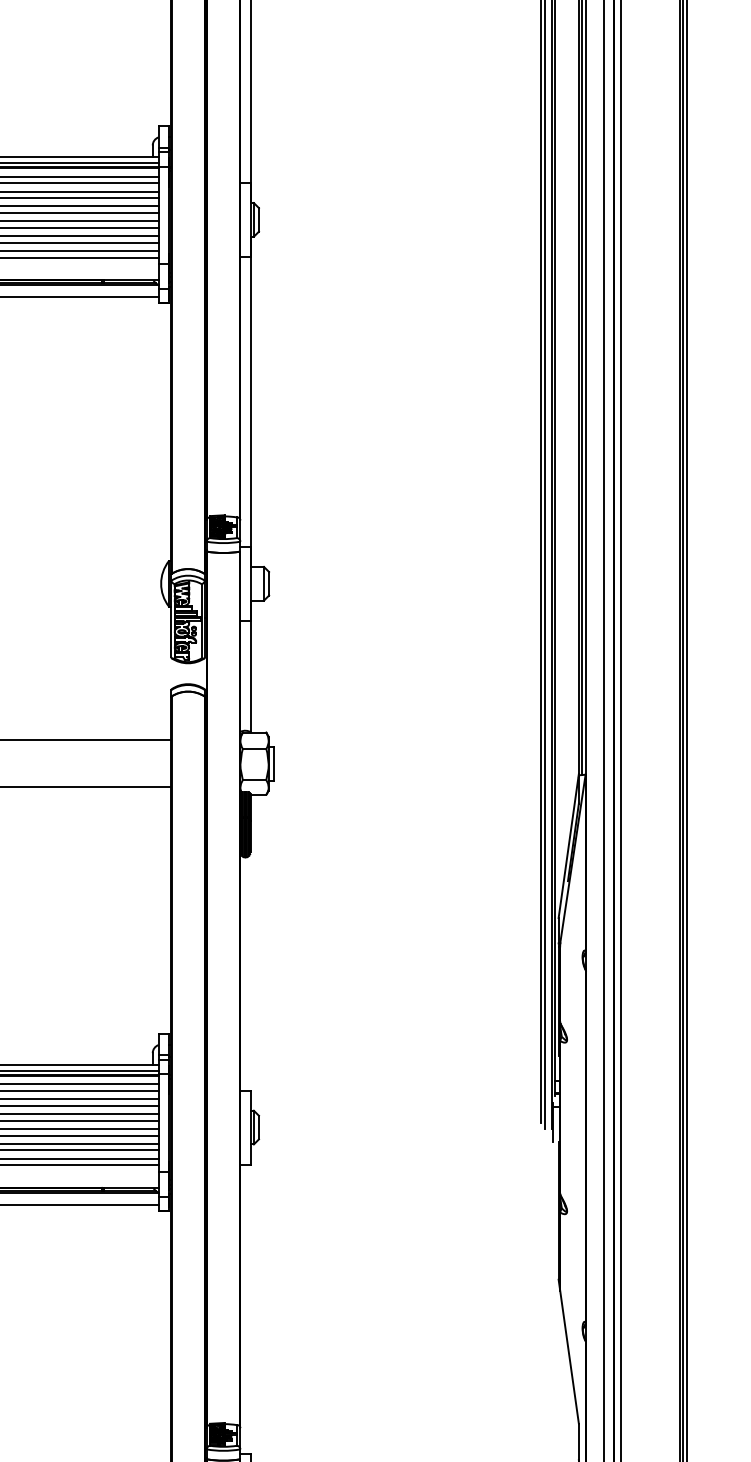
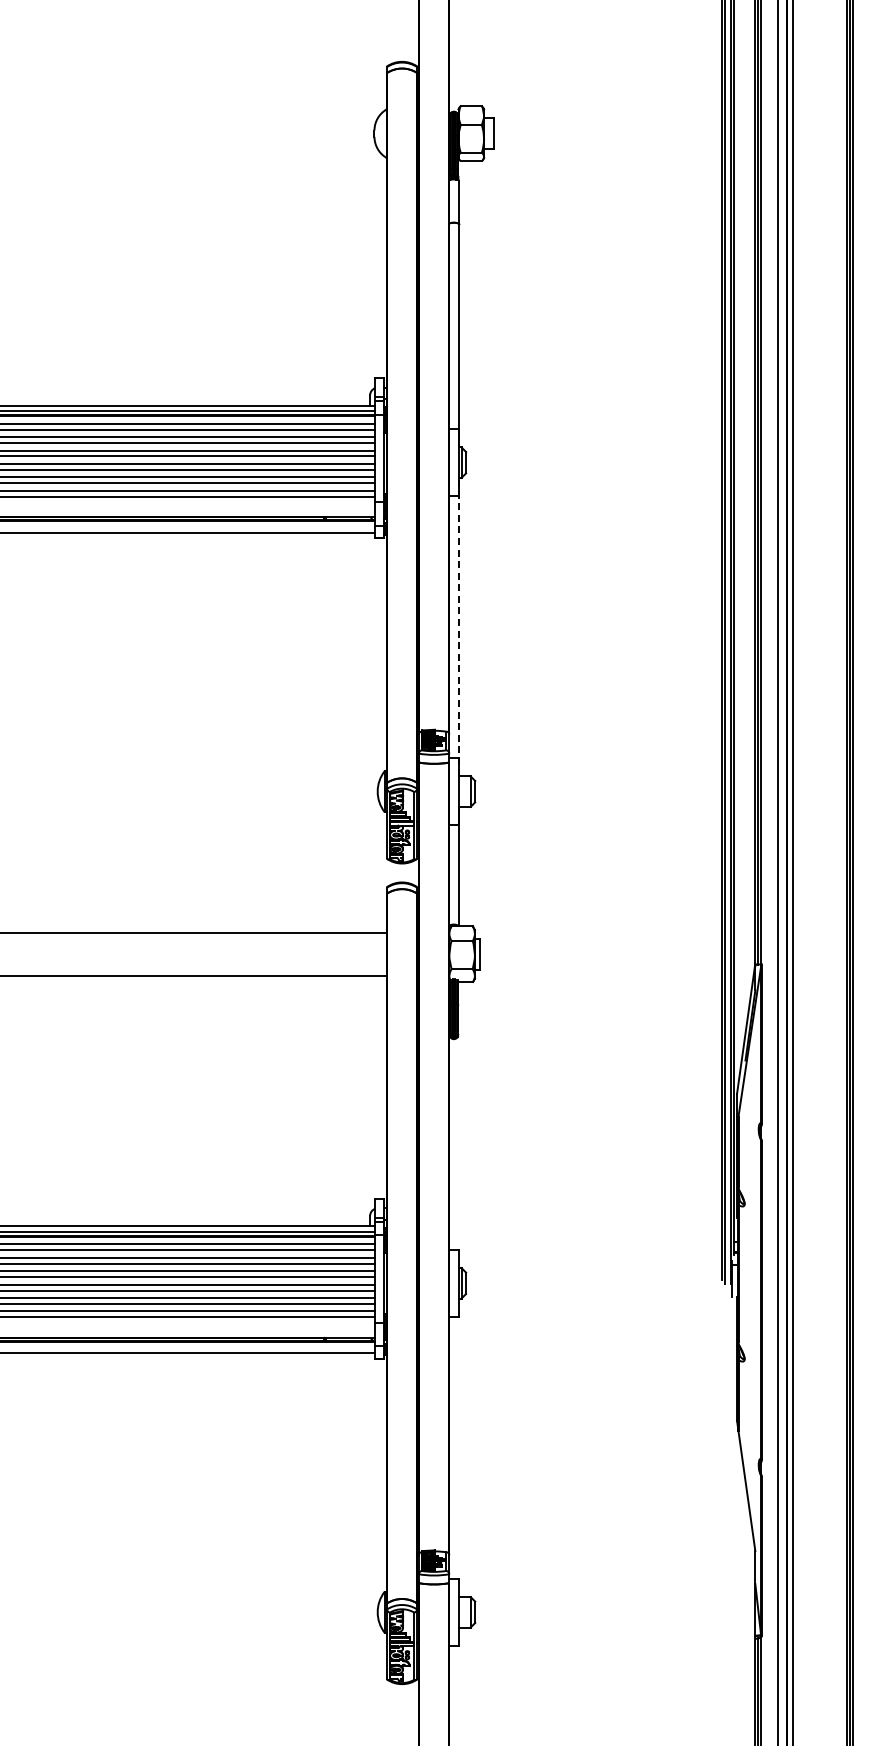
line: (251, 401) -> (459, 626), solid -> dashed

